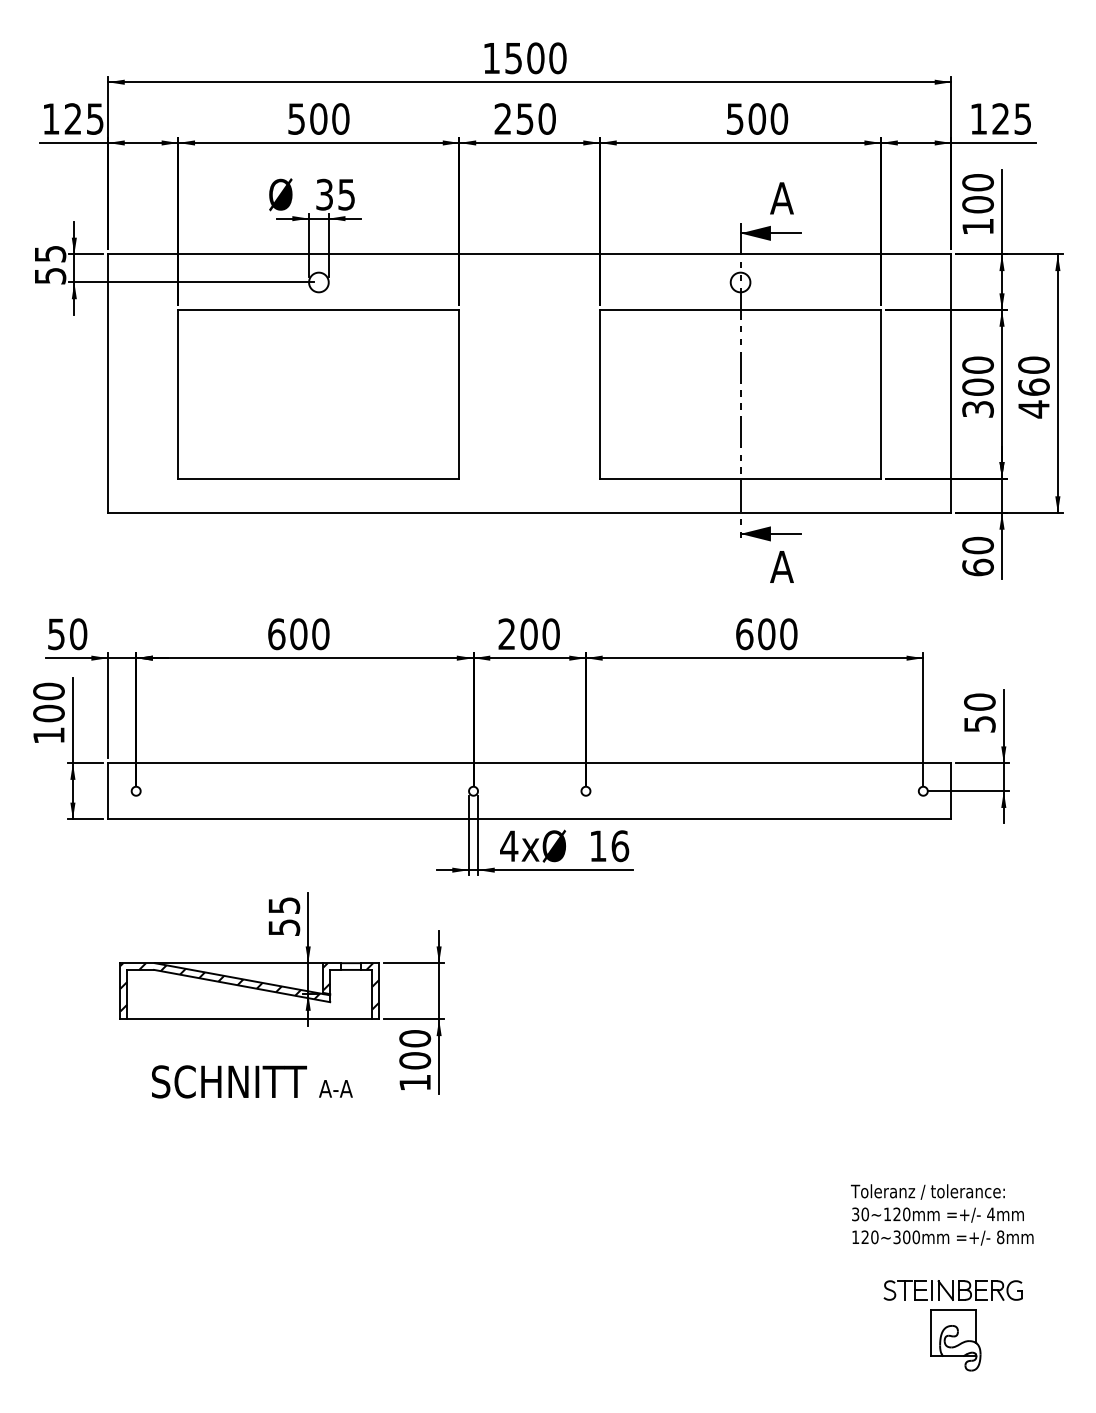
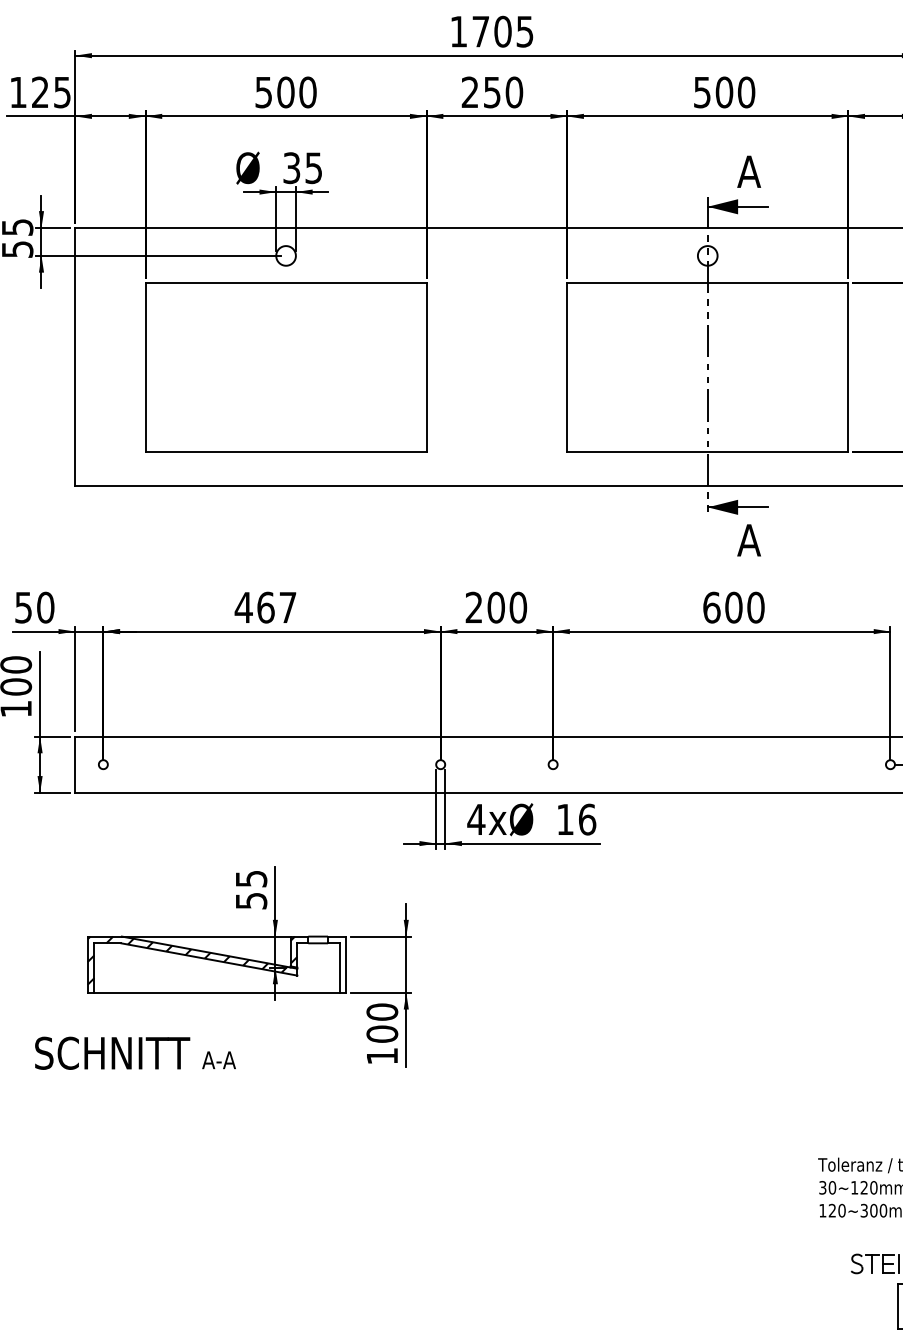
text: (535, 58) -> (502, 31), 1500 -> 1705
text: (298, 634) -> (265, 607), 600 -> 467
hatch: (372, 986) -> (339, 959), removed
text: (252, 1081) -> (135, 1052), moved

